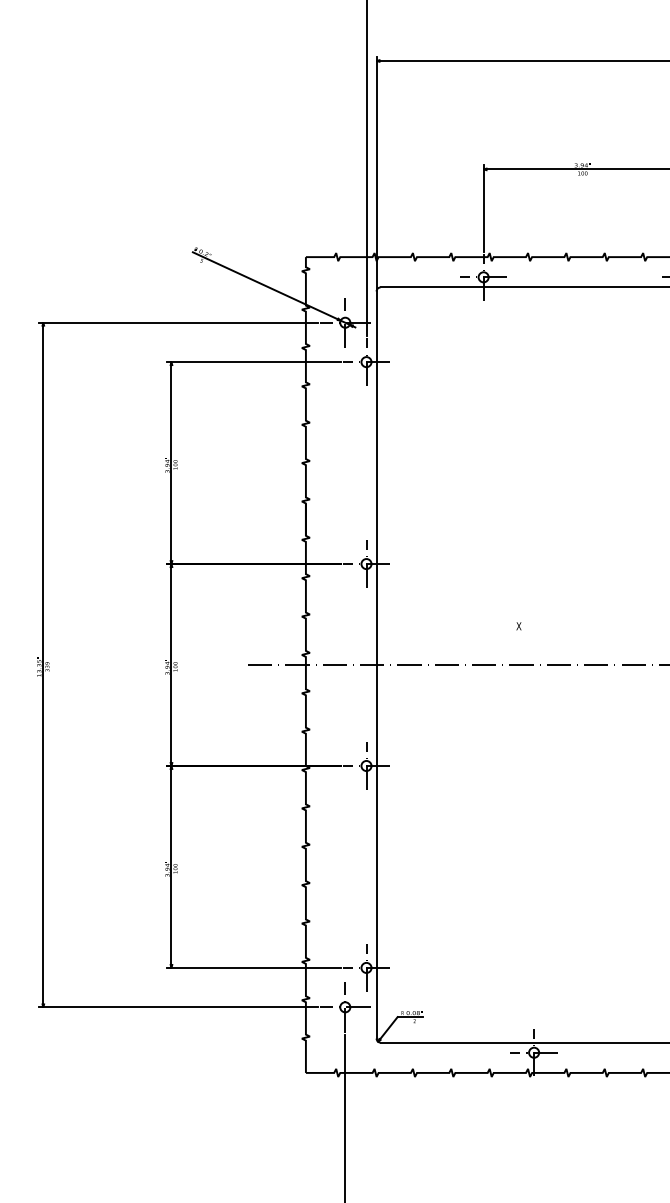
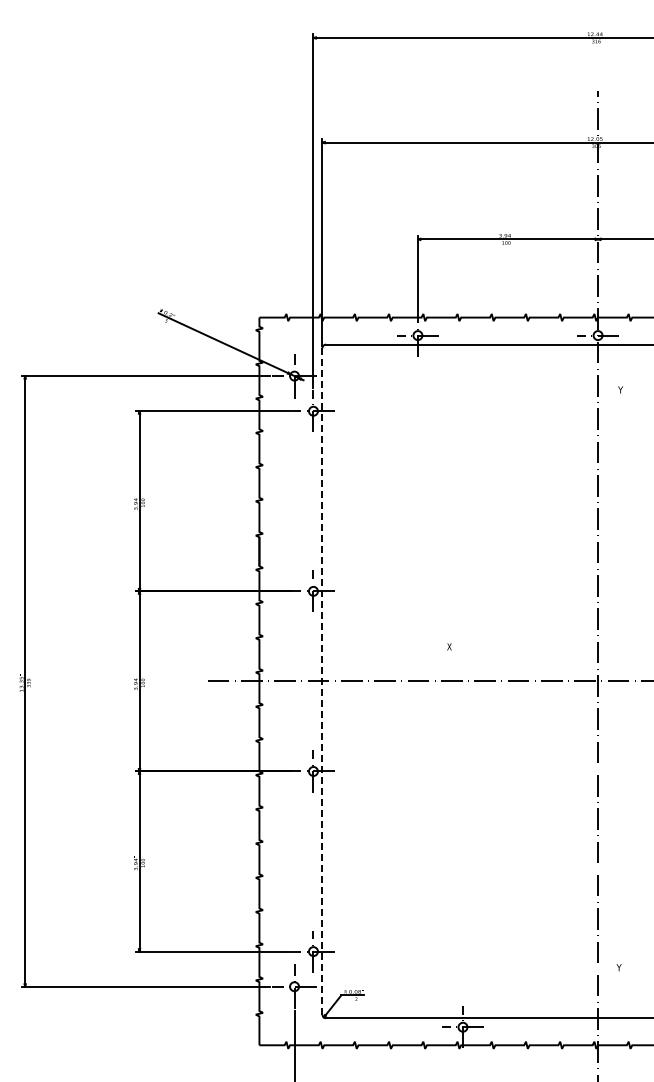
line: (376, 663) -> (322, 680), solid -> dashed

